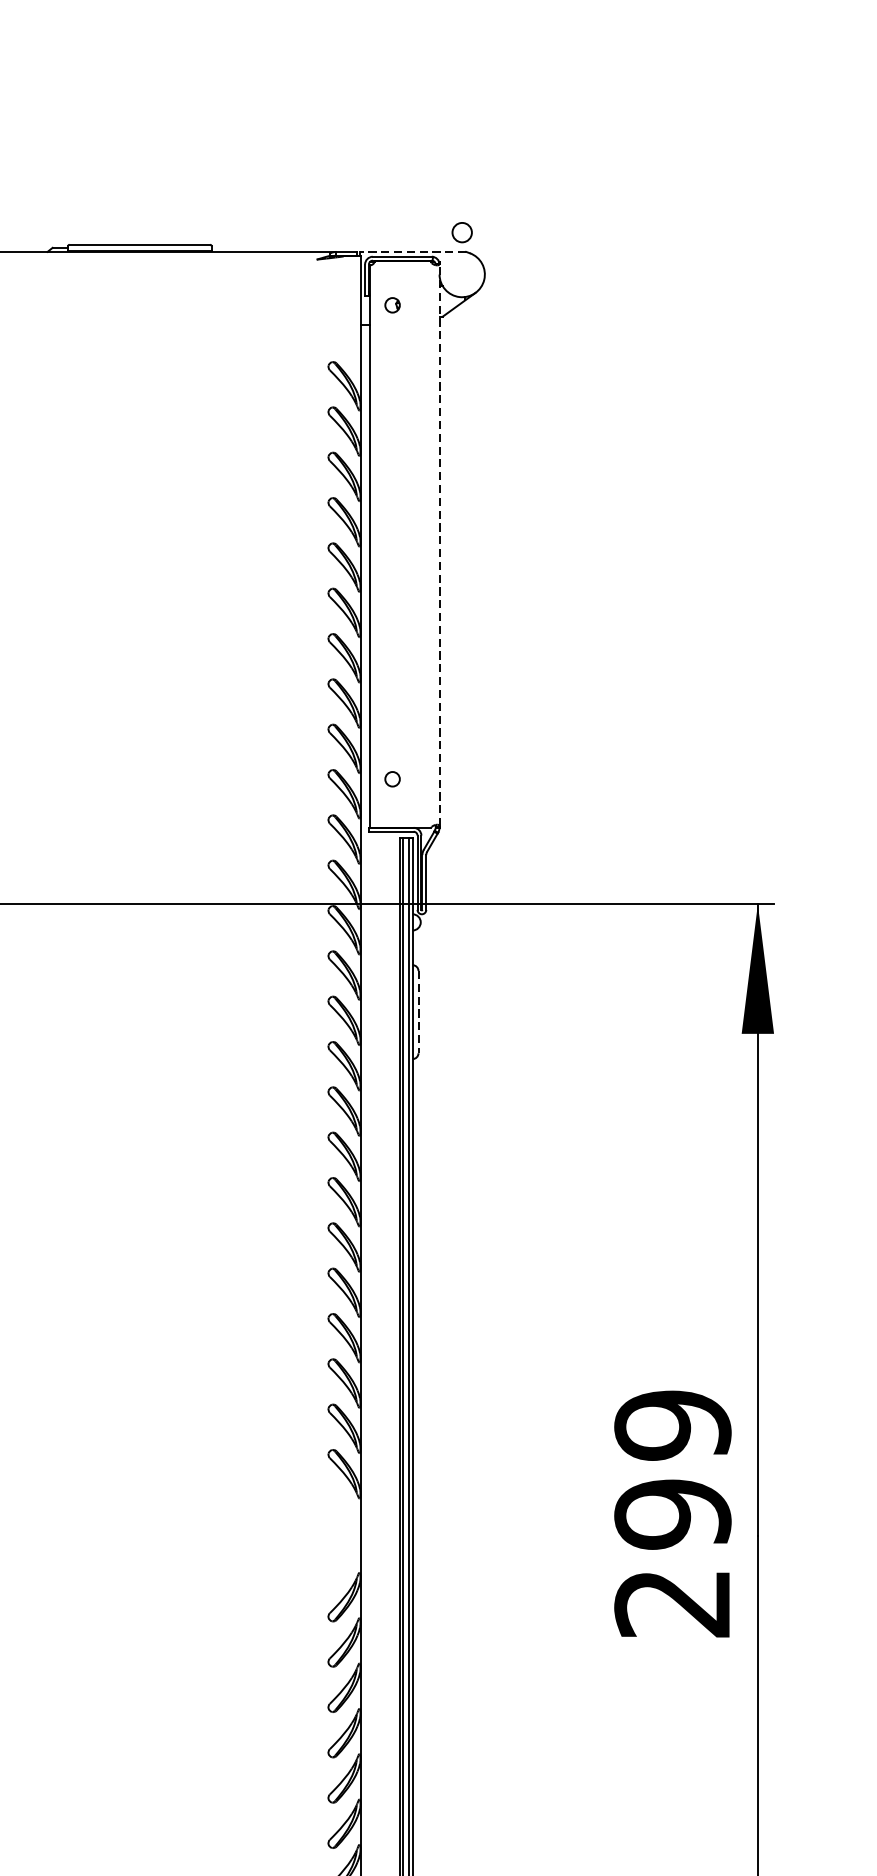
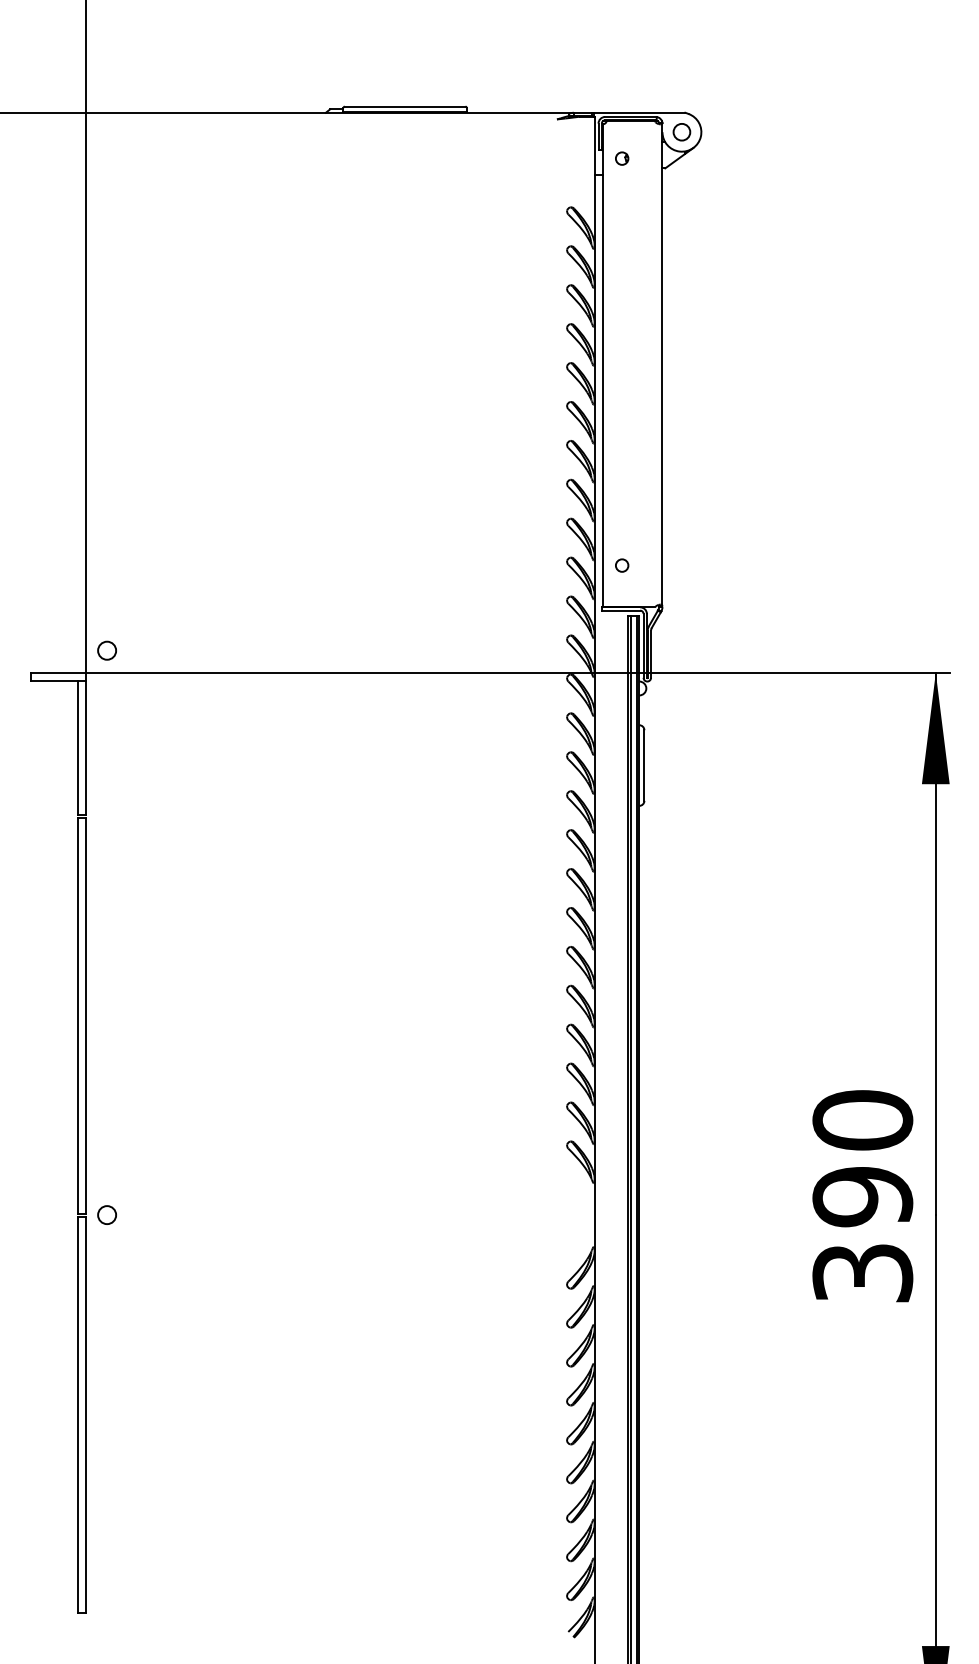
circle: (461, 232) -> (681, 132), moved
line: (412, 251) -> (639, 112), dashed -> solid
line: (439, 545) -> (662, 364), dashed -> solid
line: (418, 1013) -> (644, 766), dashed -> solid
text: (672, 1514) -> (862, 1196), 299 -> 390

